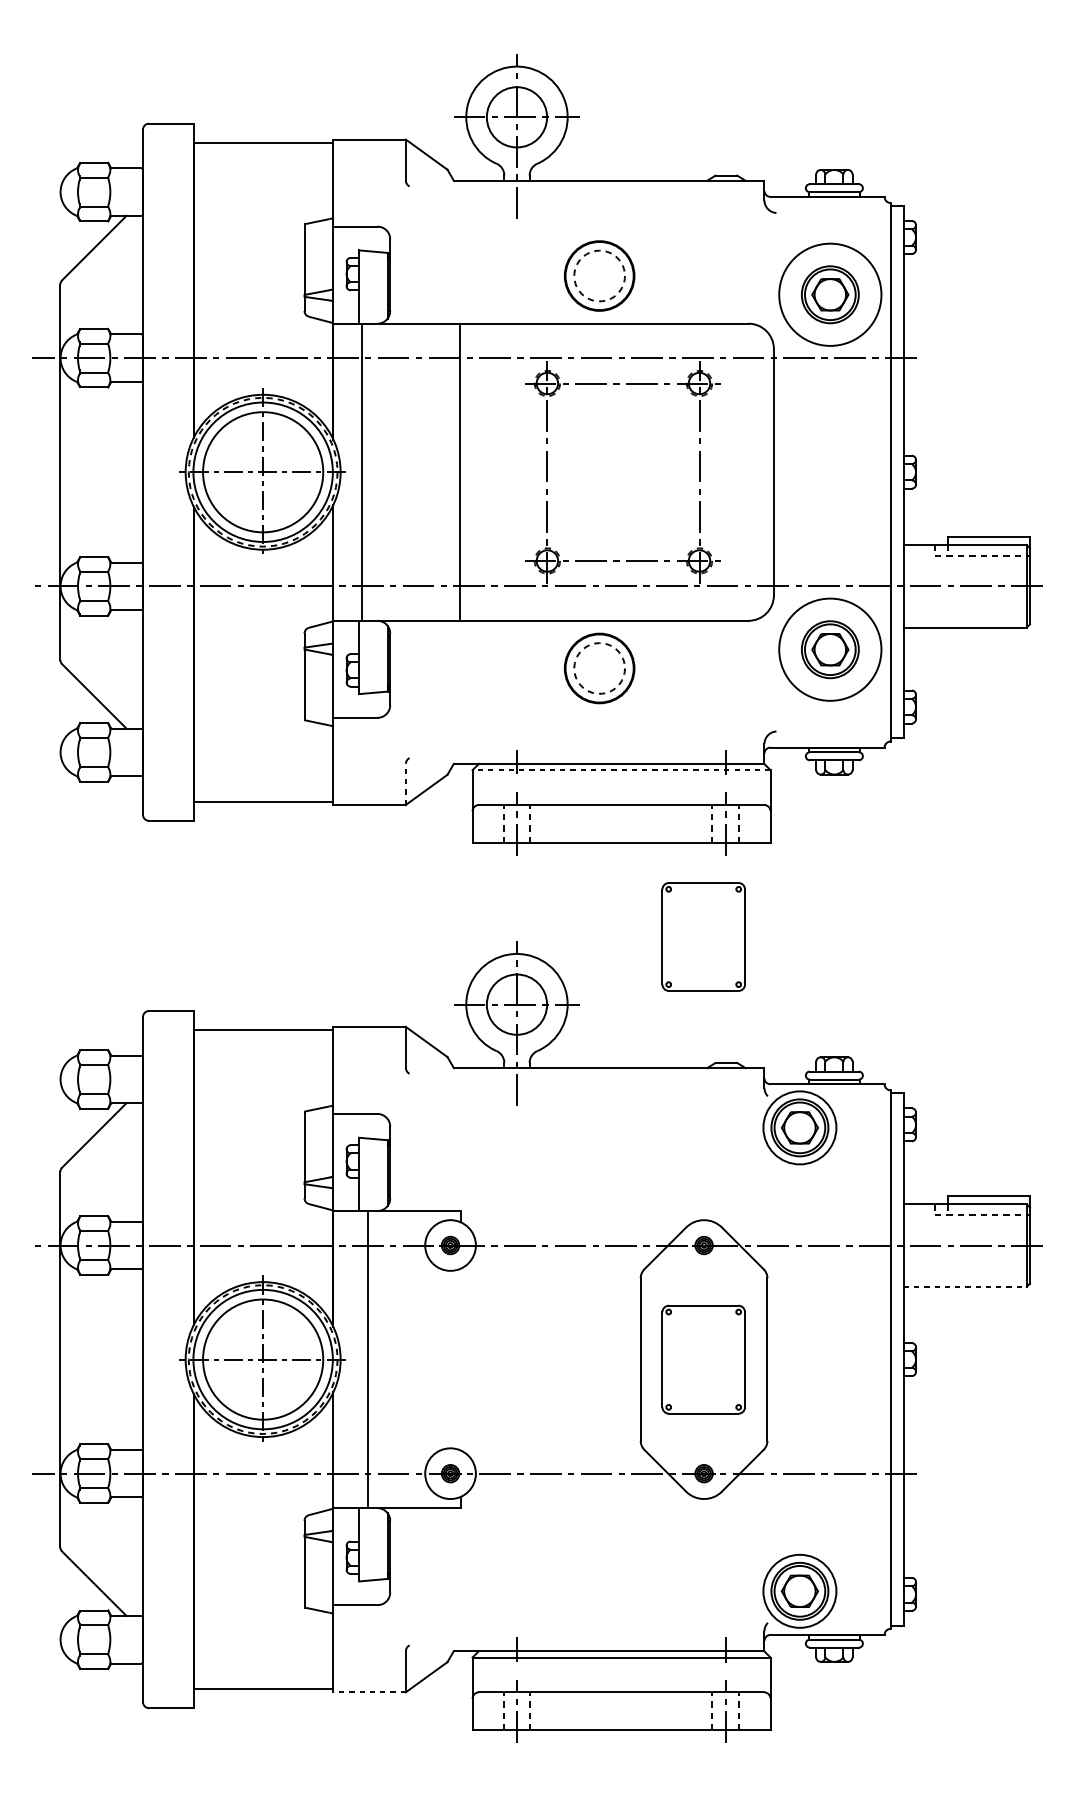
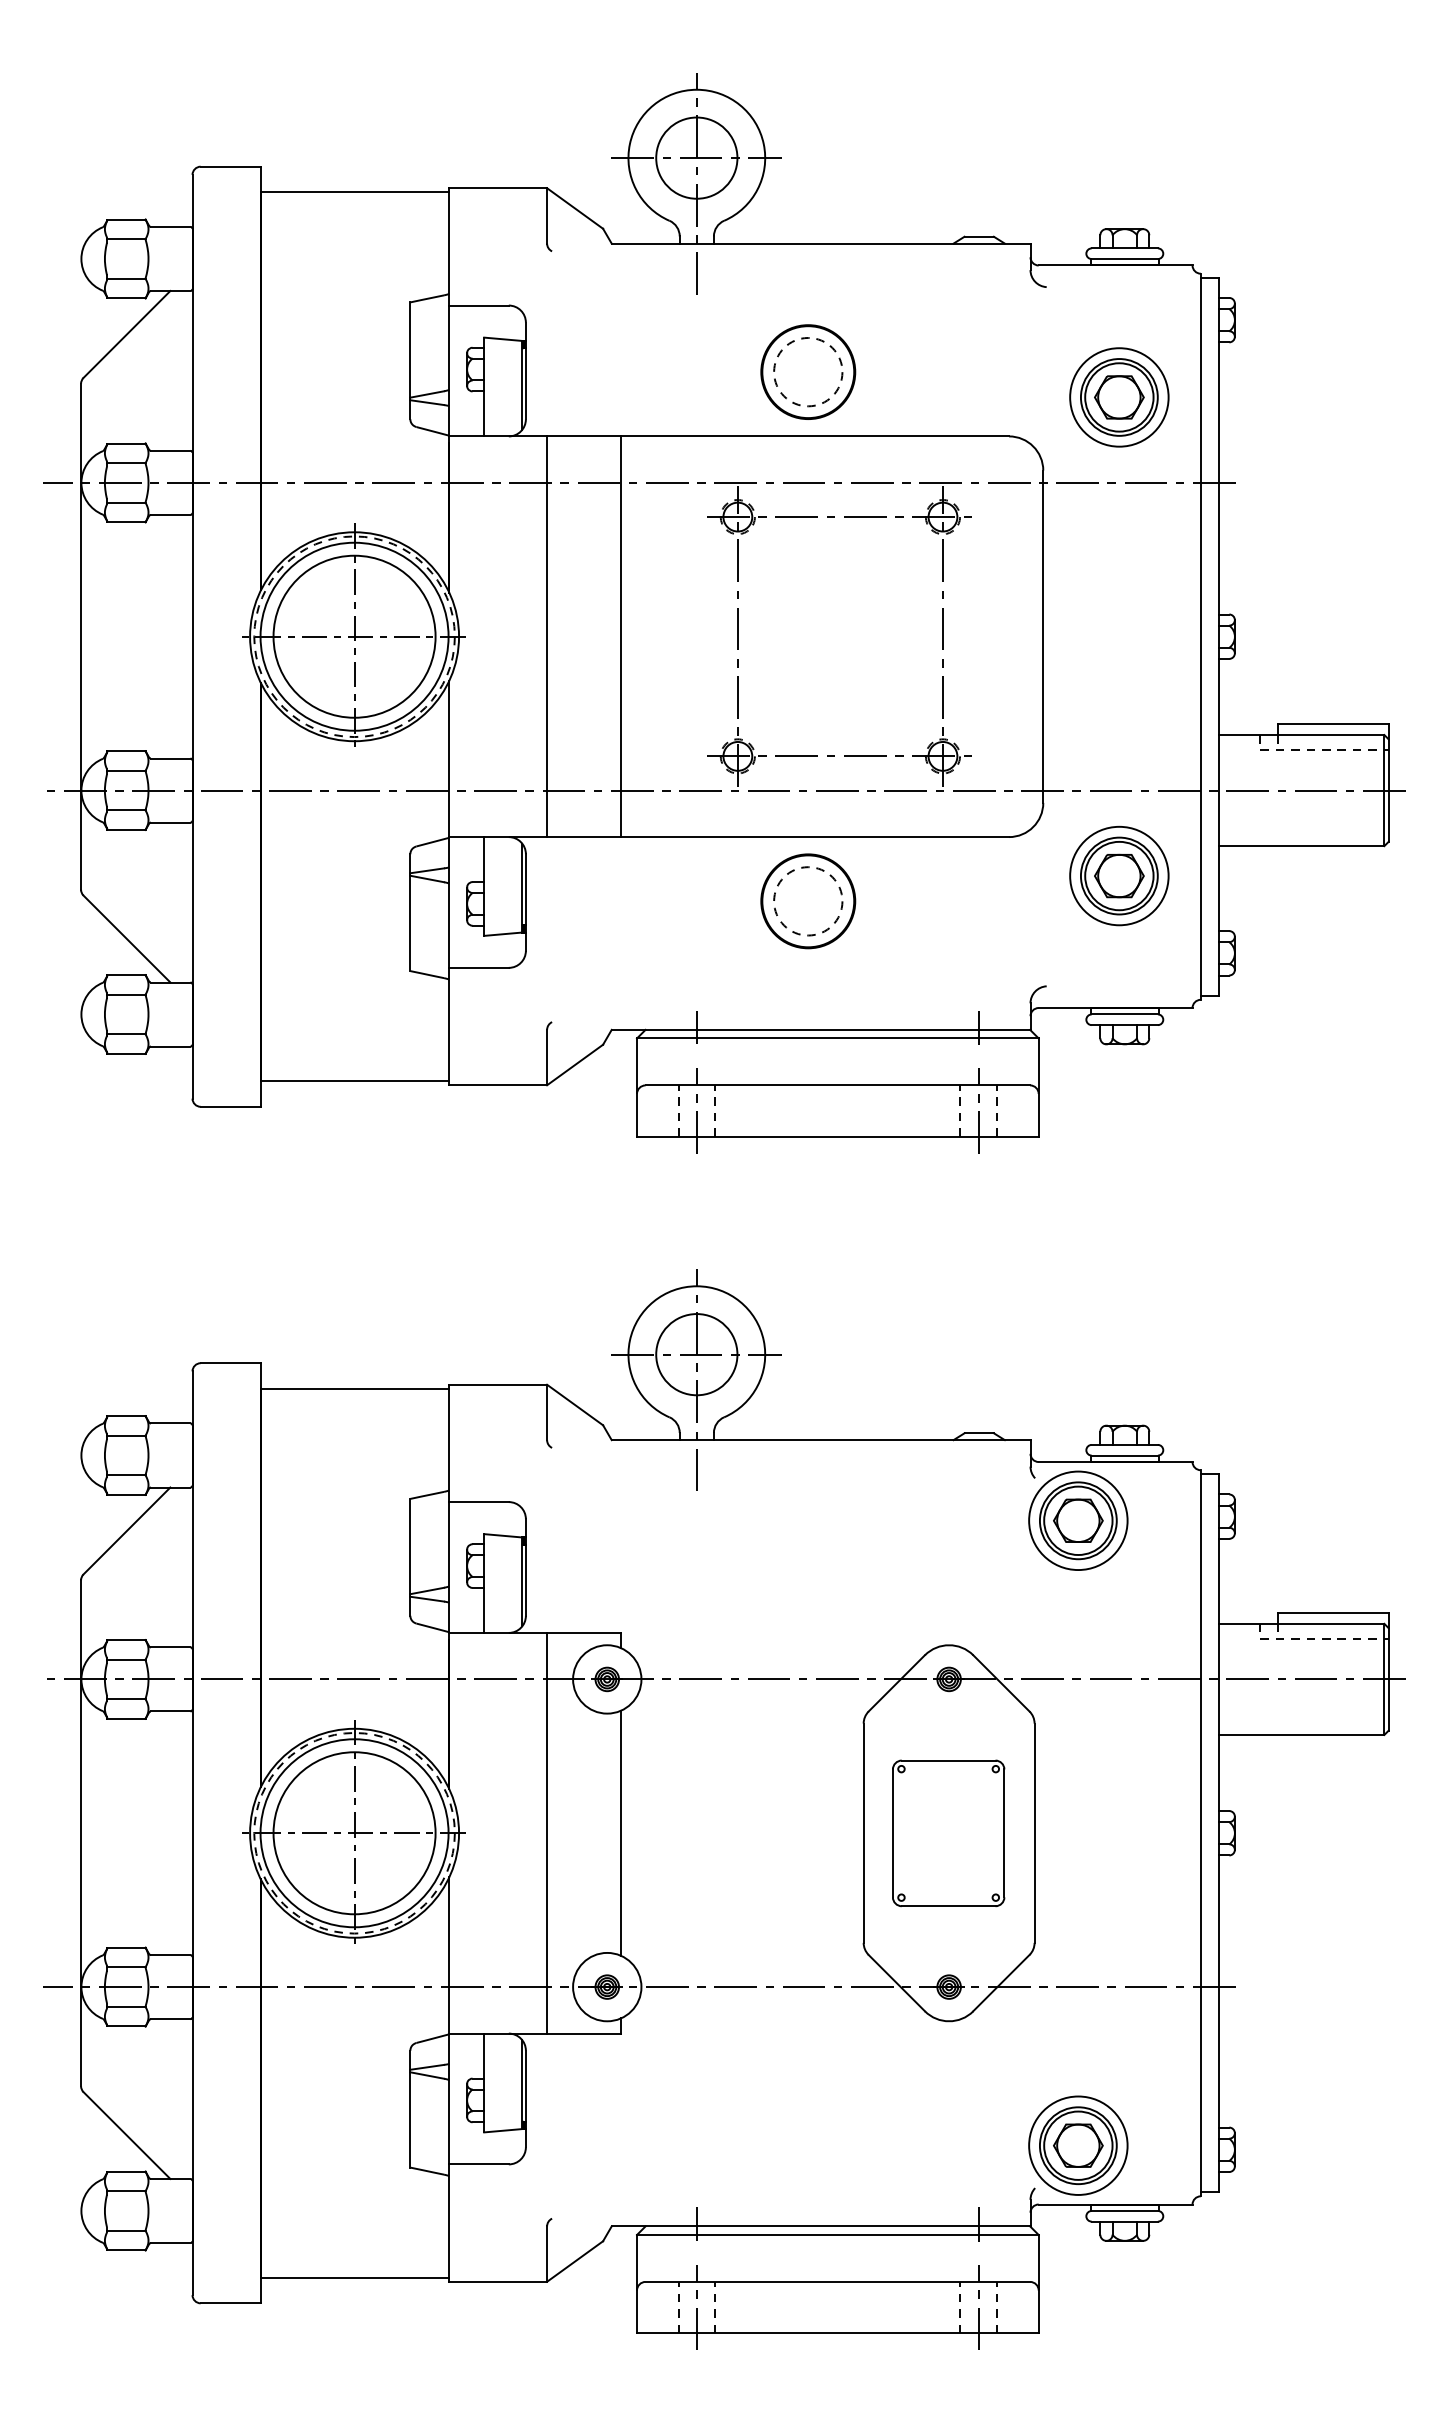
circle: (830, 294) -> (1119, 397), size x0.71
line: (362, 472) -> (547, 636), moved
circle: (830, 649) -> (1119, 875), size x0.71
line: (621, 770) -> (837, 1038), dashed -> solid
line: (406, 784) -> (547, 1057), dashed -> solid
part: (703, 937) -> (948, 1263), removed
line: (965, 1286) -> (1301, 1734), dashed -> solid
line: (368, 1359) -> (547, 1832), moved
line: (461, 1359) -> (621, 1832), added
line: (369, 1692) -> (498, 2281), dashed -> solid

